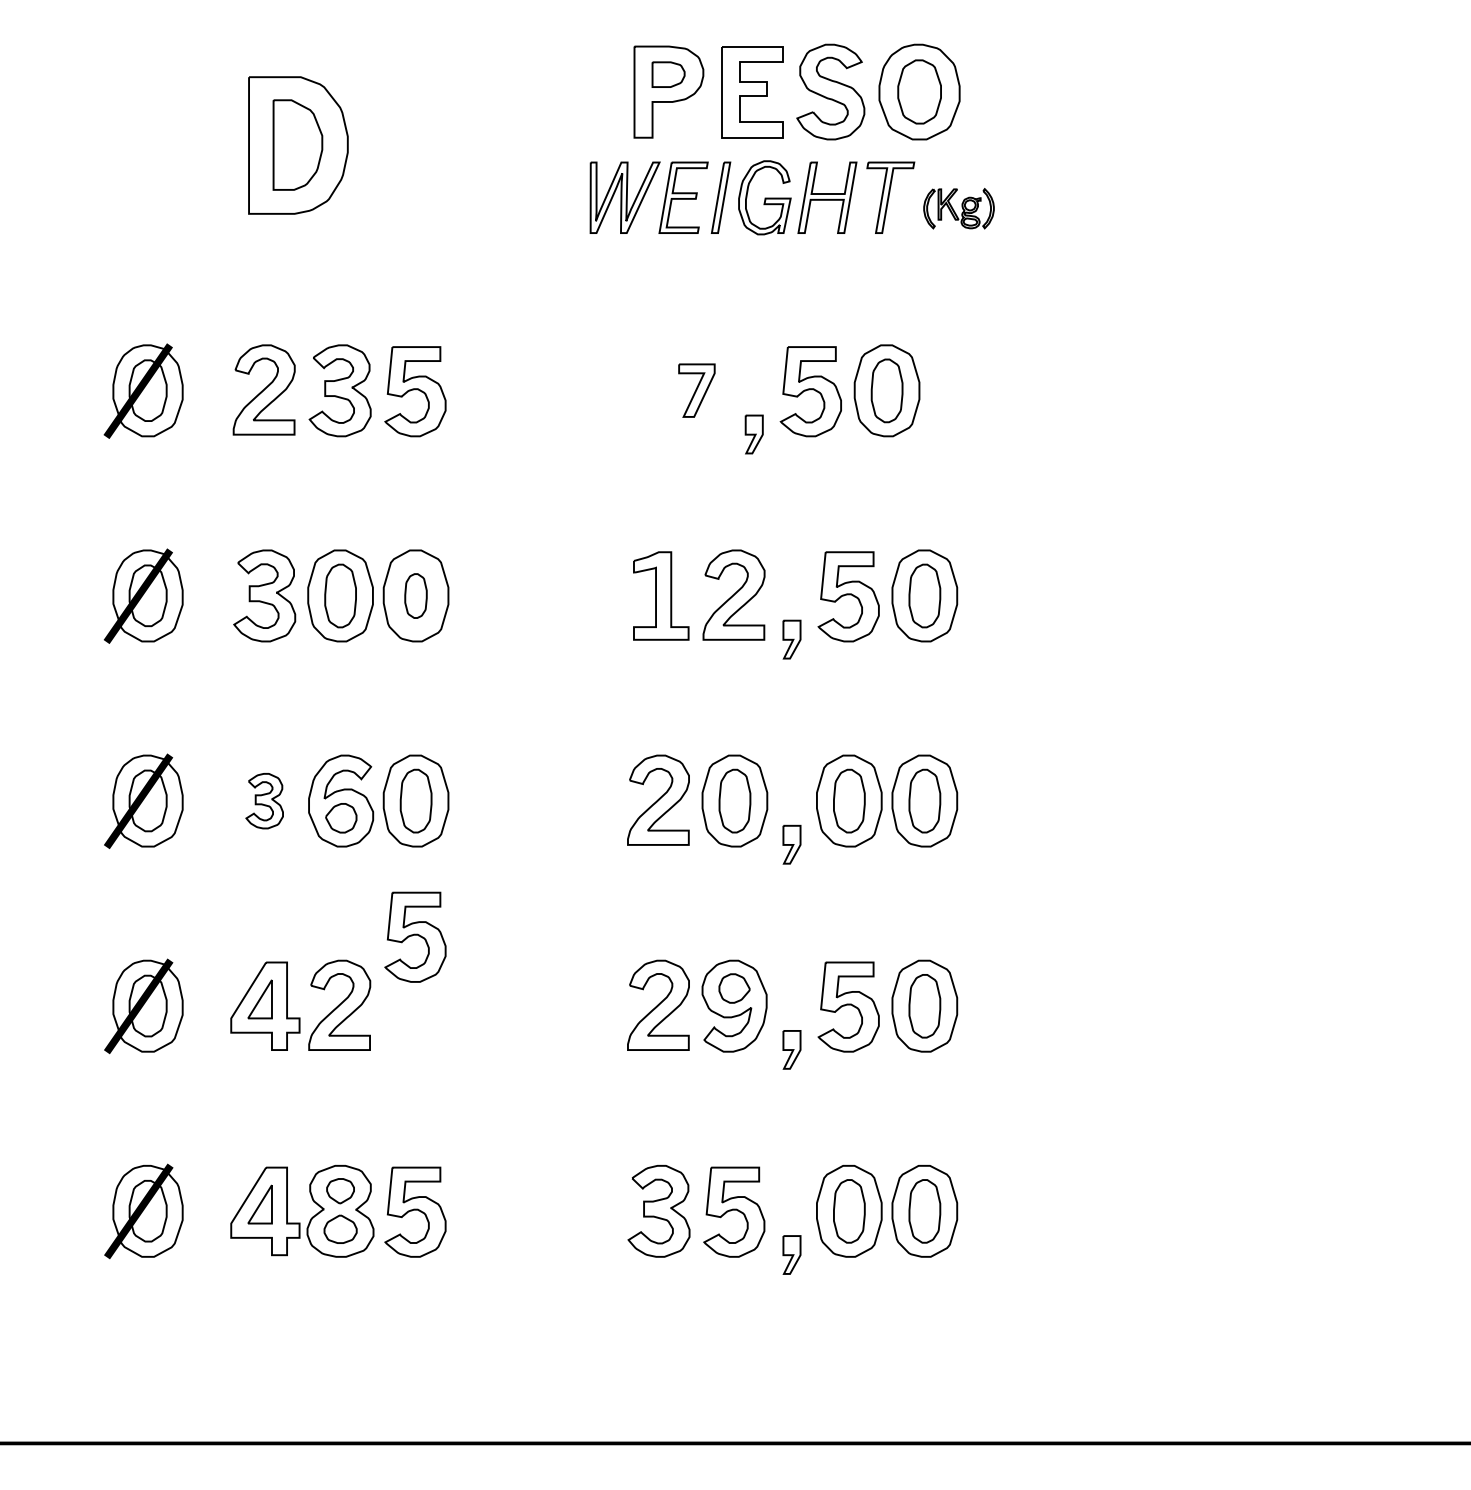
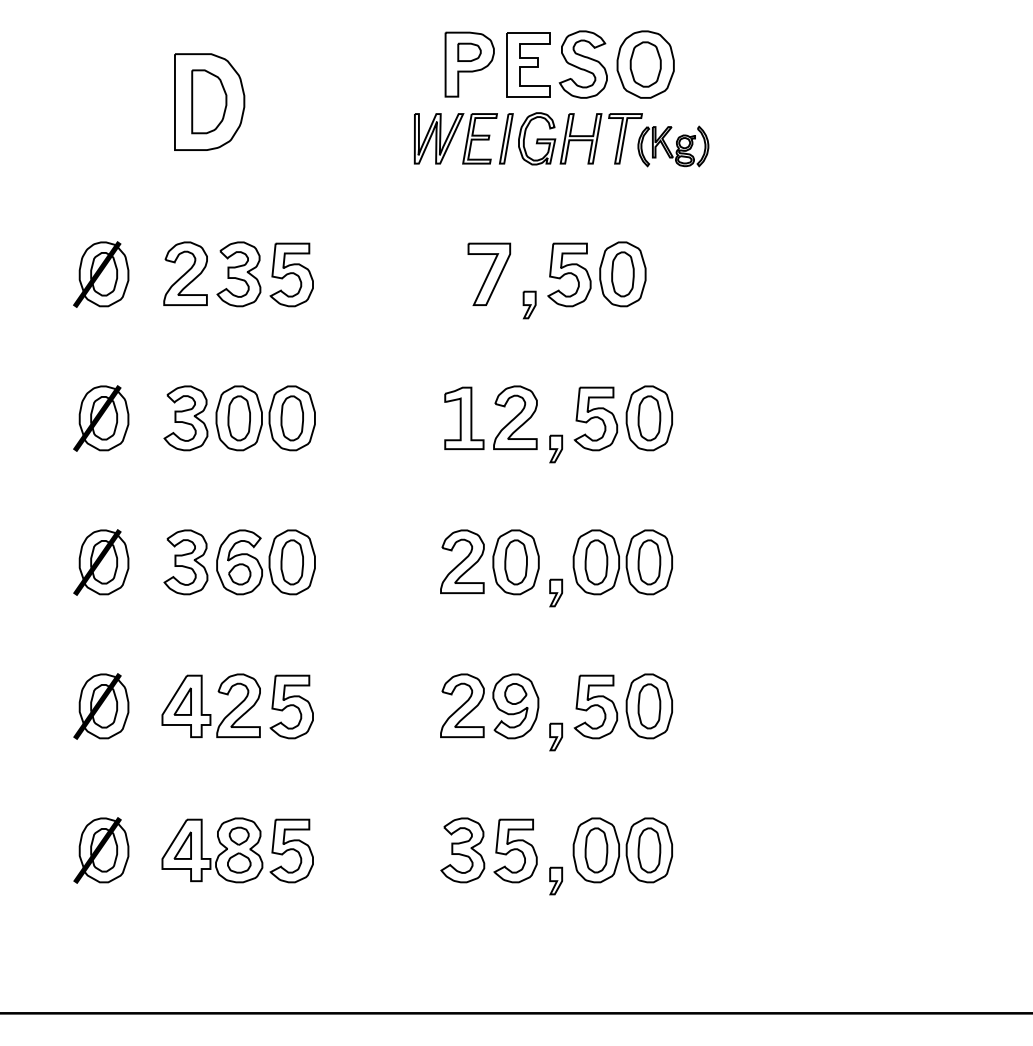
part: (959, 208) -> (673, 146), size x1.43
part: (697, 389) -> (489, 273), size x1.67
part: (415, 596) -> (291, 418), size x1.43
part: (264, 801) -> (185, 562), size x1.67
part: (415, 936) -> (291, 706), moved

